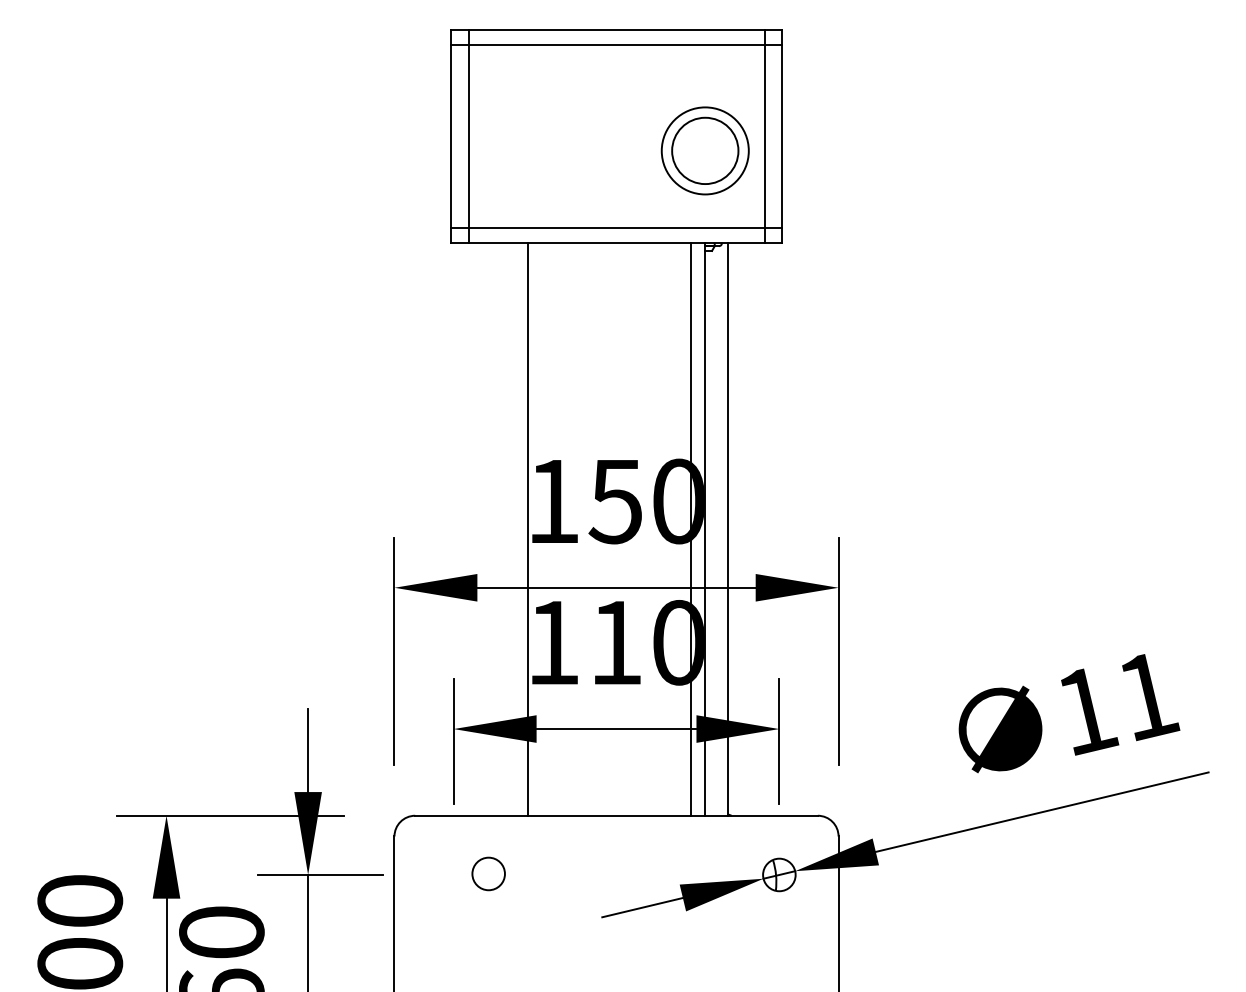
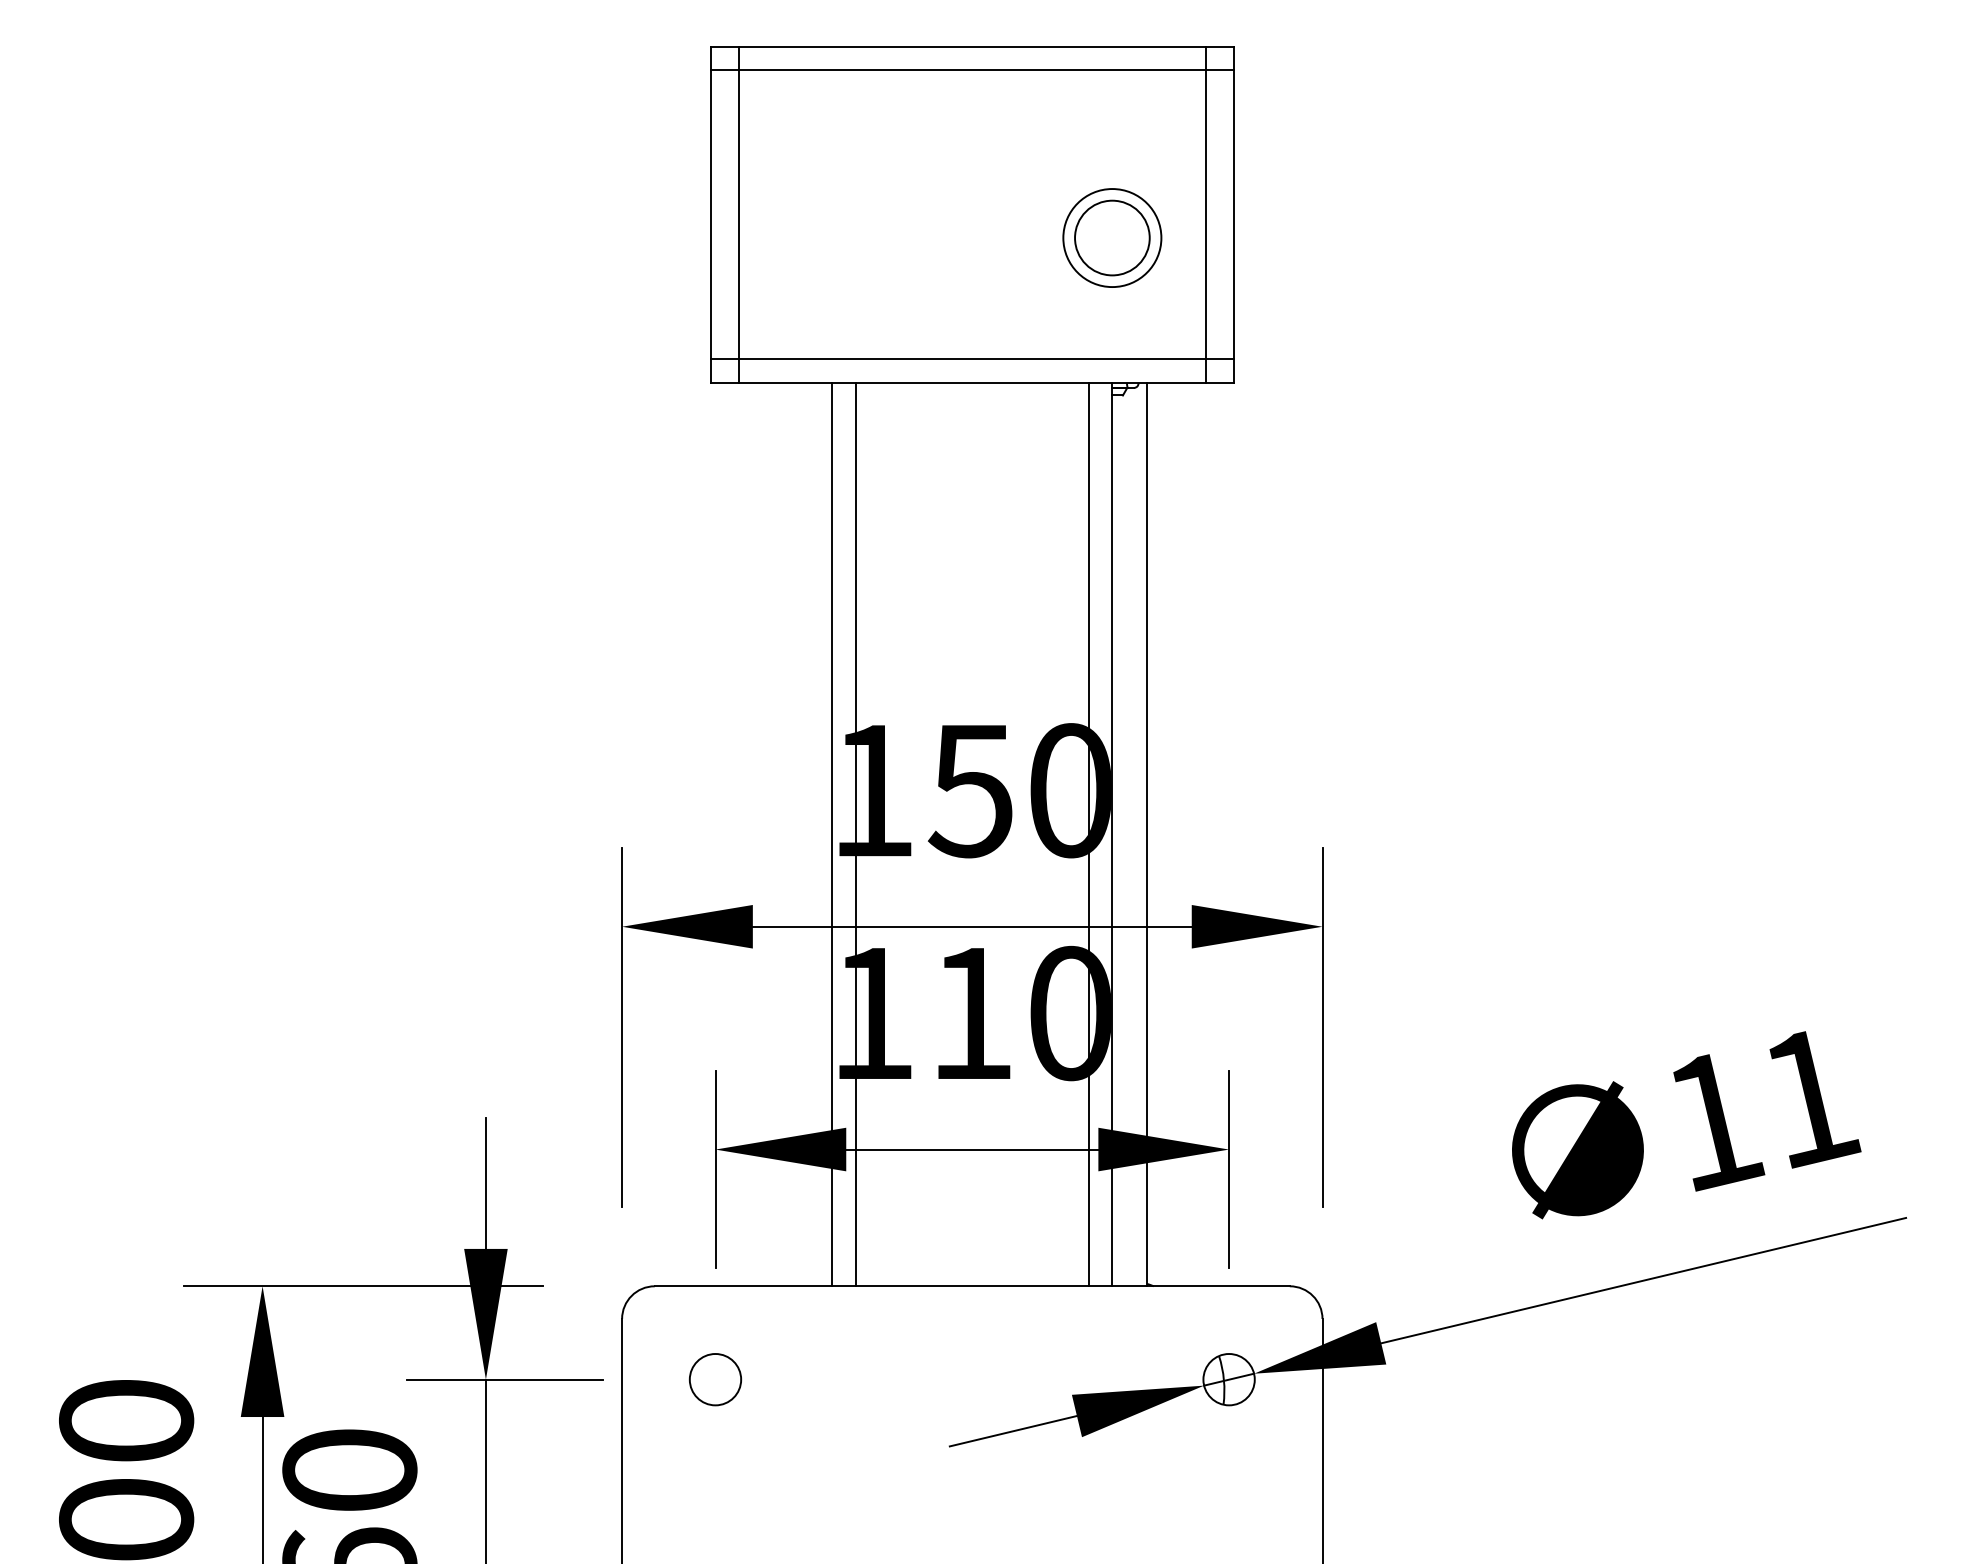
part: (705, 151) -> (1112, 238), size x0.71
line: (542, 528) -> (855, 833), added
circle: (488, 873) -> (715, 1378), moved

